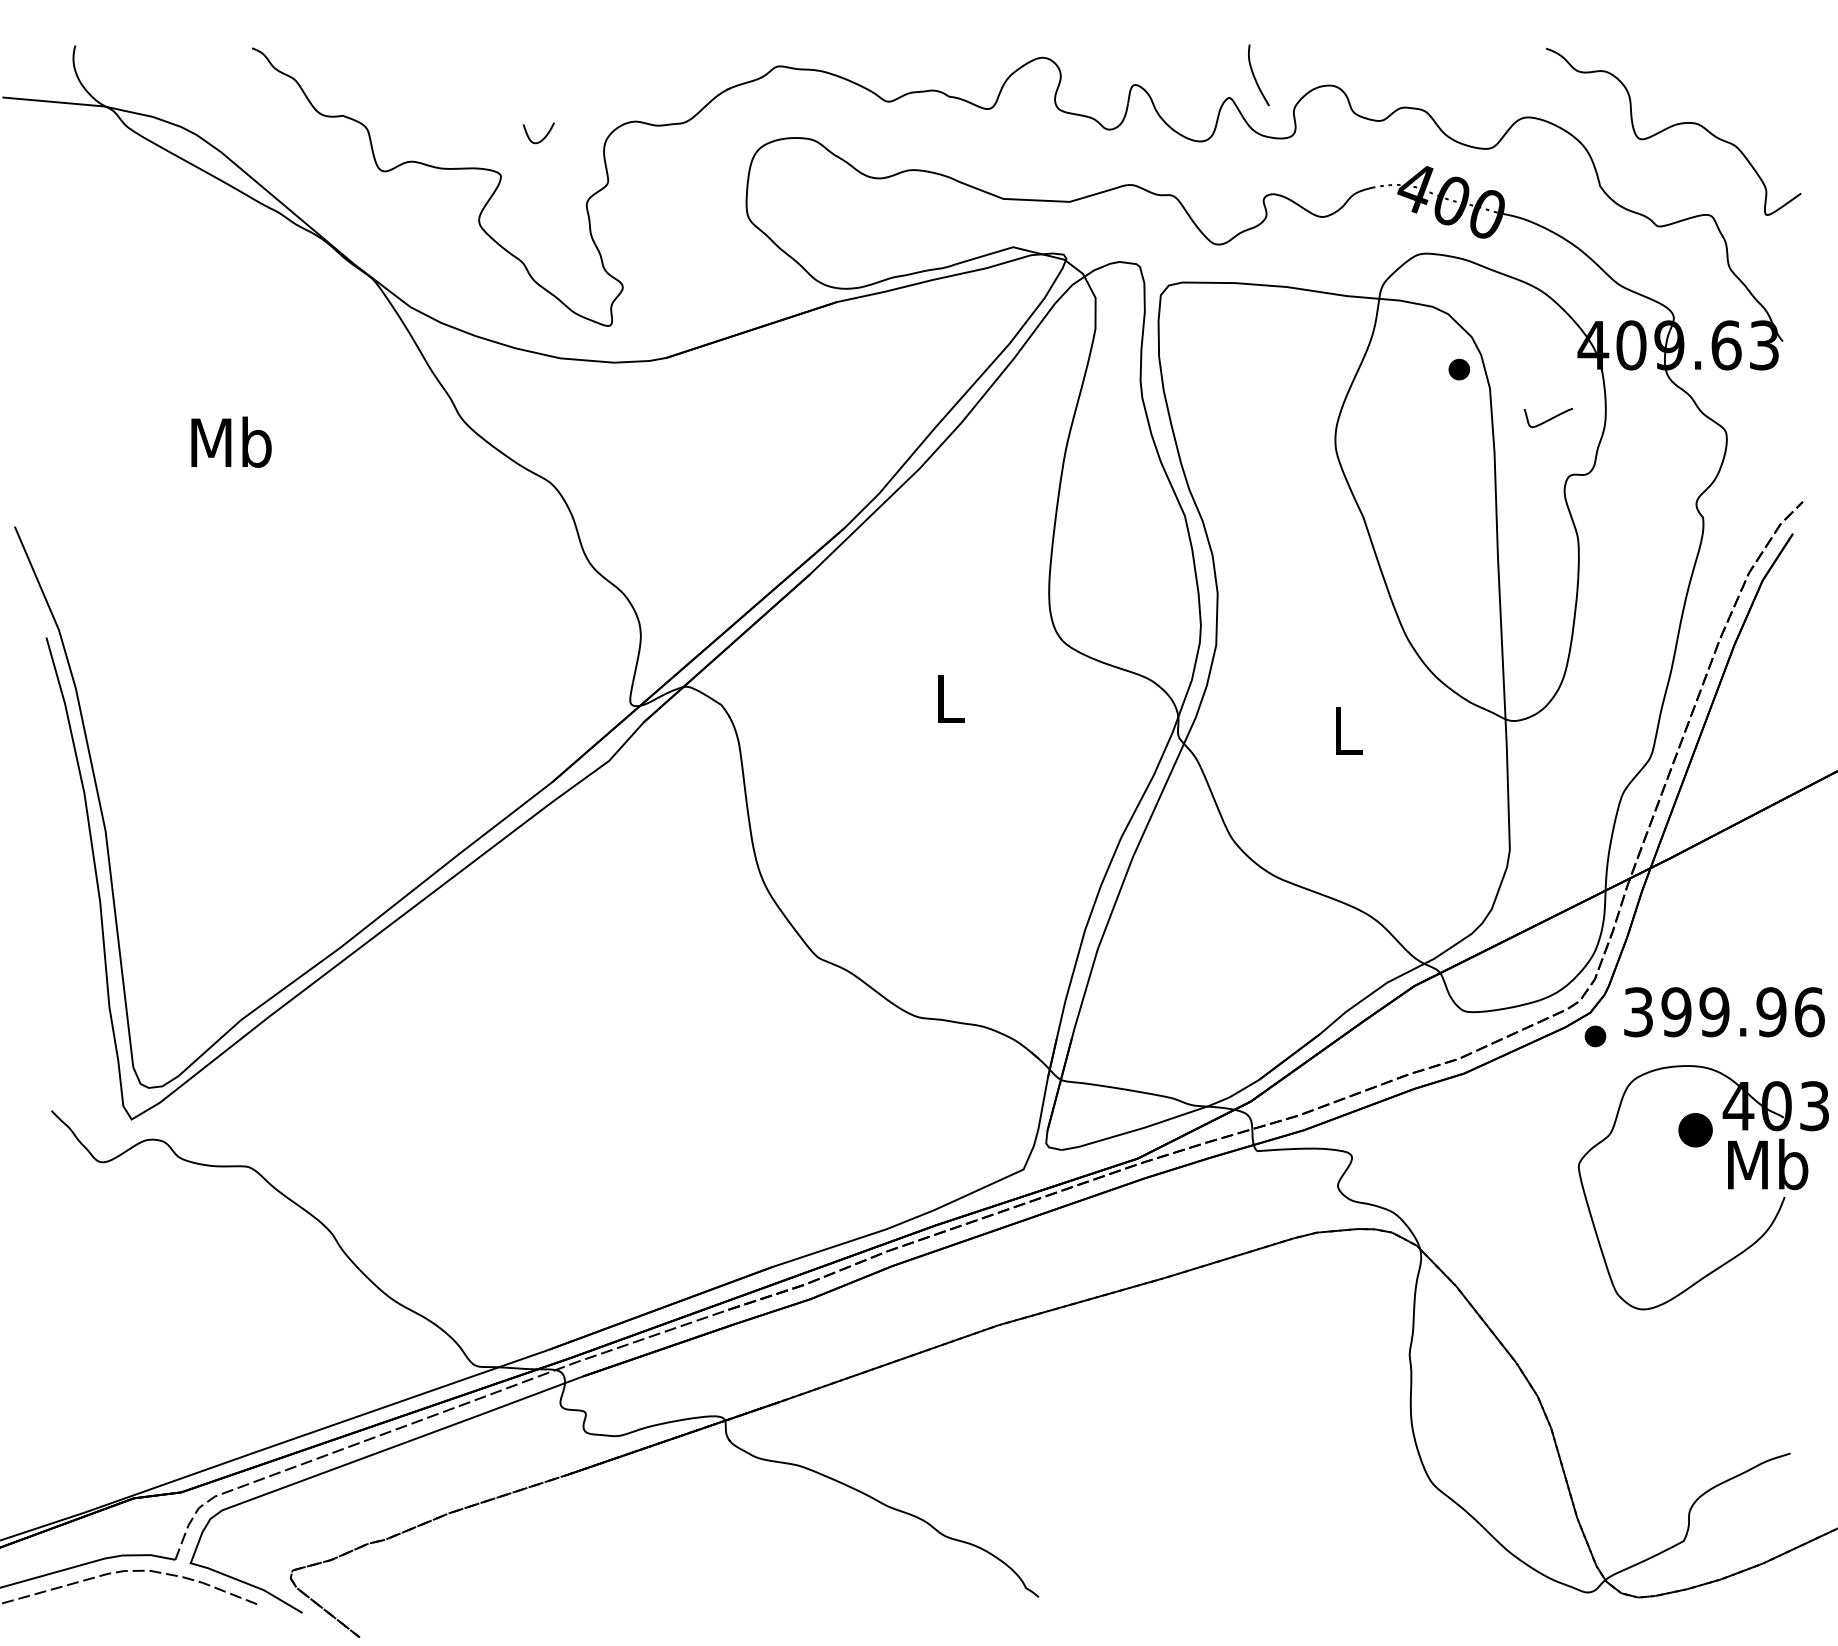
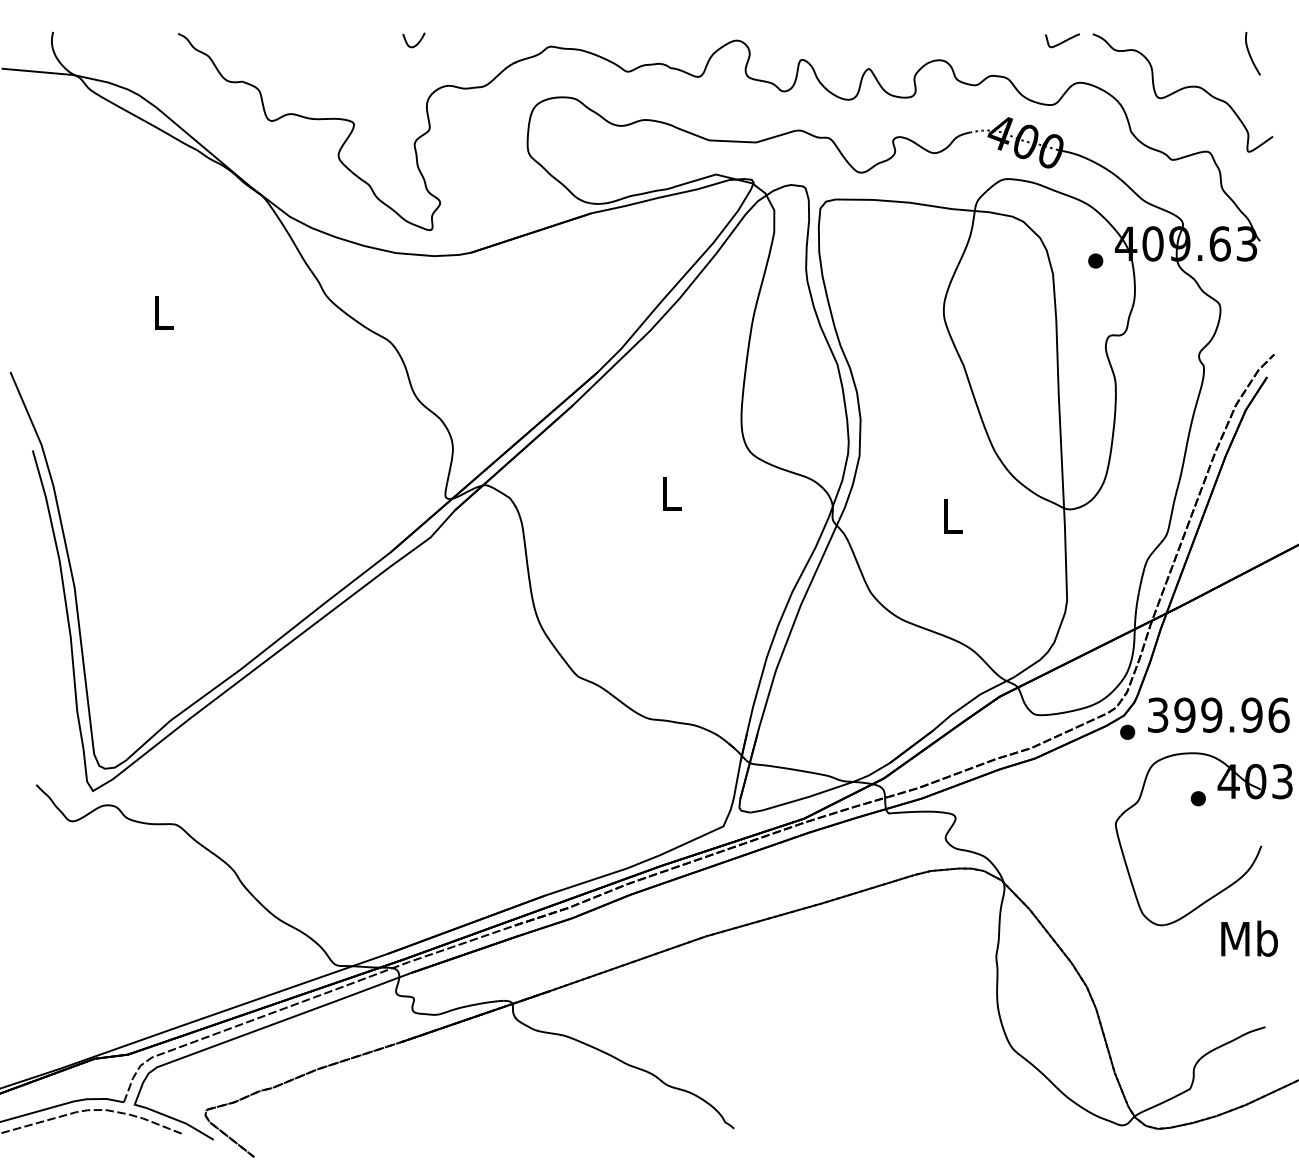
curve: (1255, 76) -> (1250, 54), moved
curve: (543, 137) -> (417, 43), moved
part: (1459, 369) -> (1095, 260), moved
curve: (1547, 419) -> (1061, 41), moved
text: (231, 441) -> (163, 311), Mb -> L
part: (1695, 1130) -> (1198, 798), size x0.62
text: (1768, 1164) -> (1249, 938), moved

